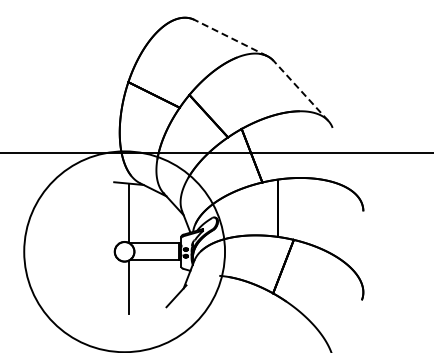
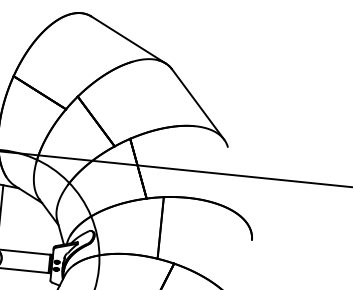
line: (231, 38) -> (129, 40), dashed -> solid
line: (301, 90) -> (198, 104), dashed -> solid

